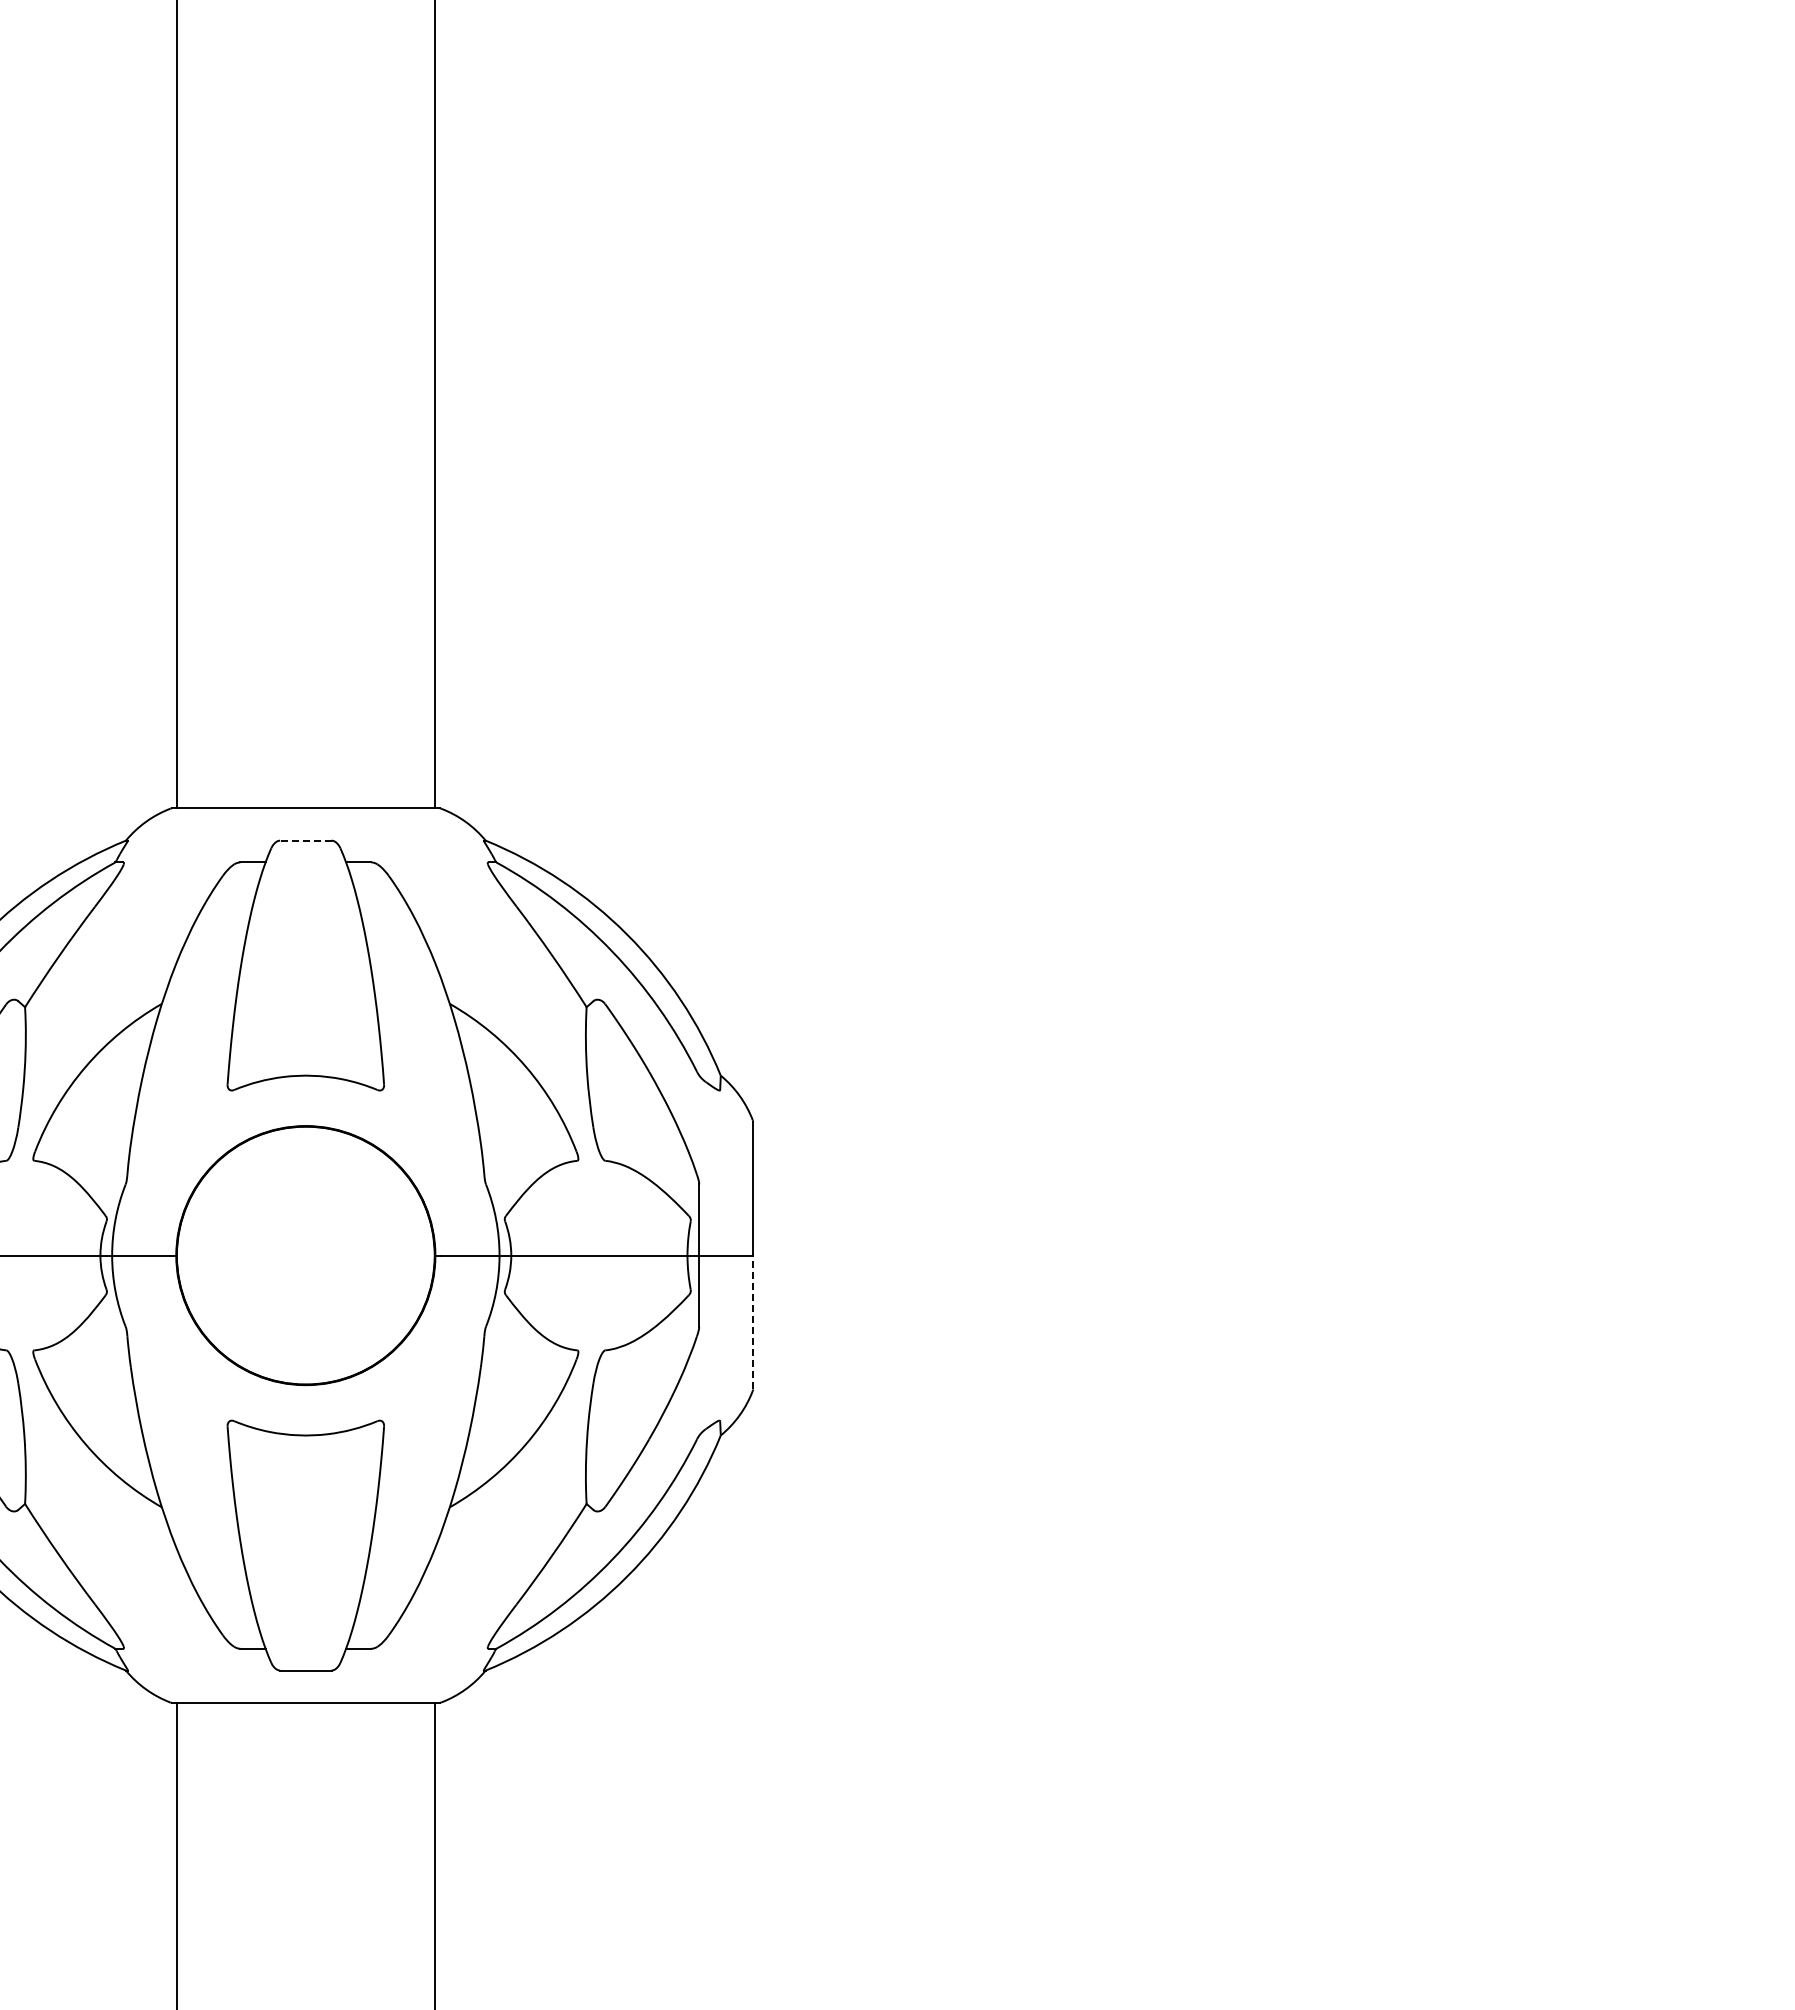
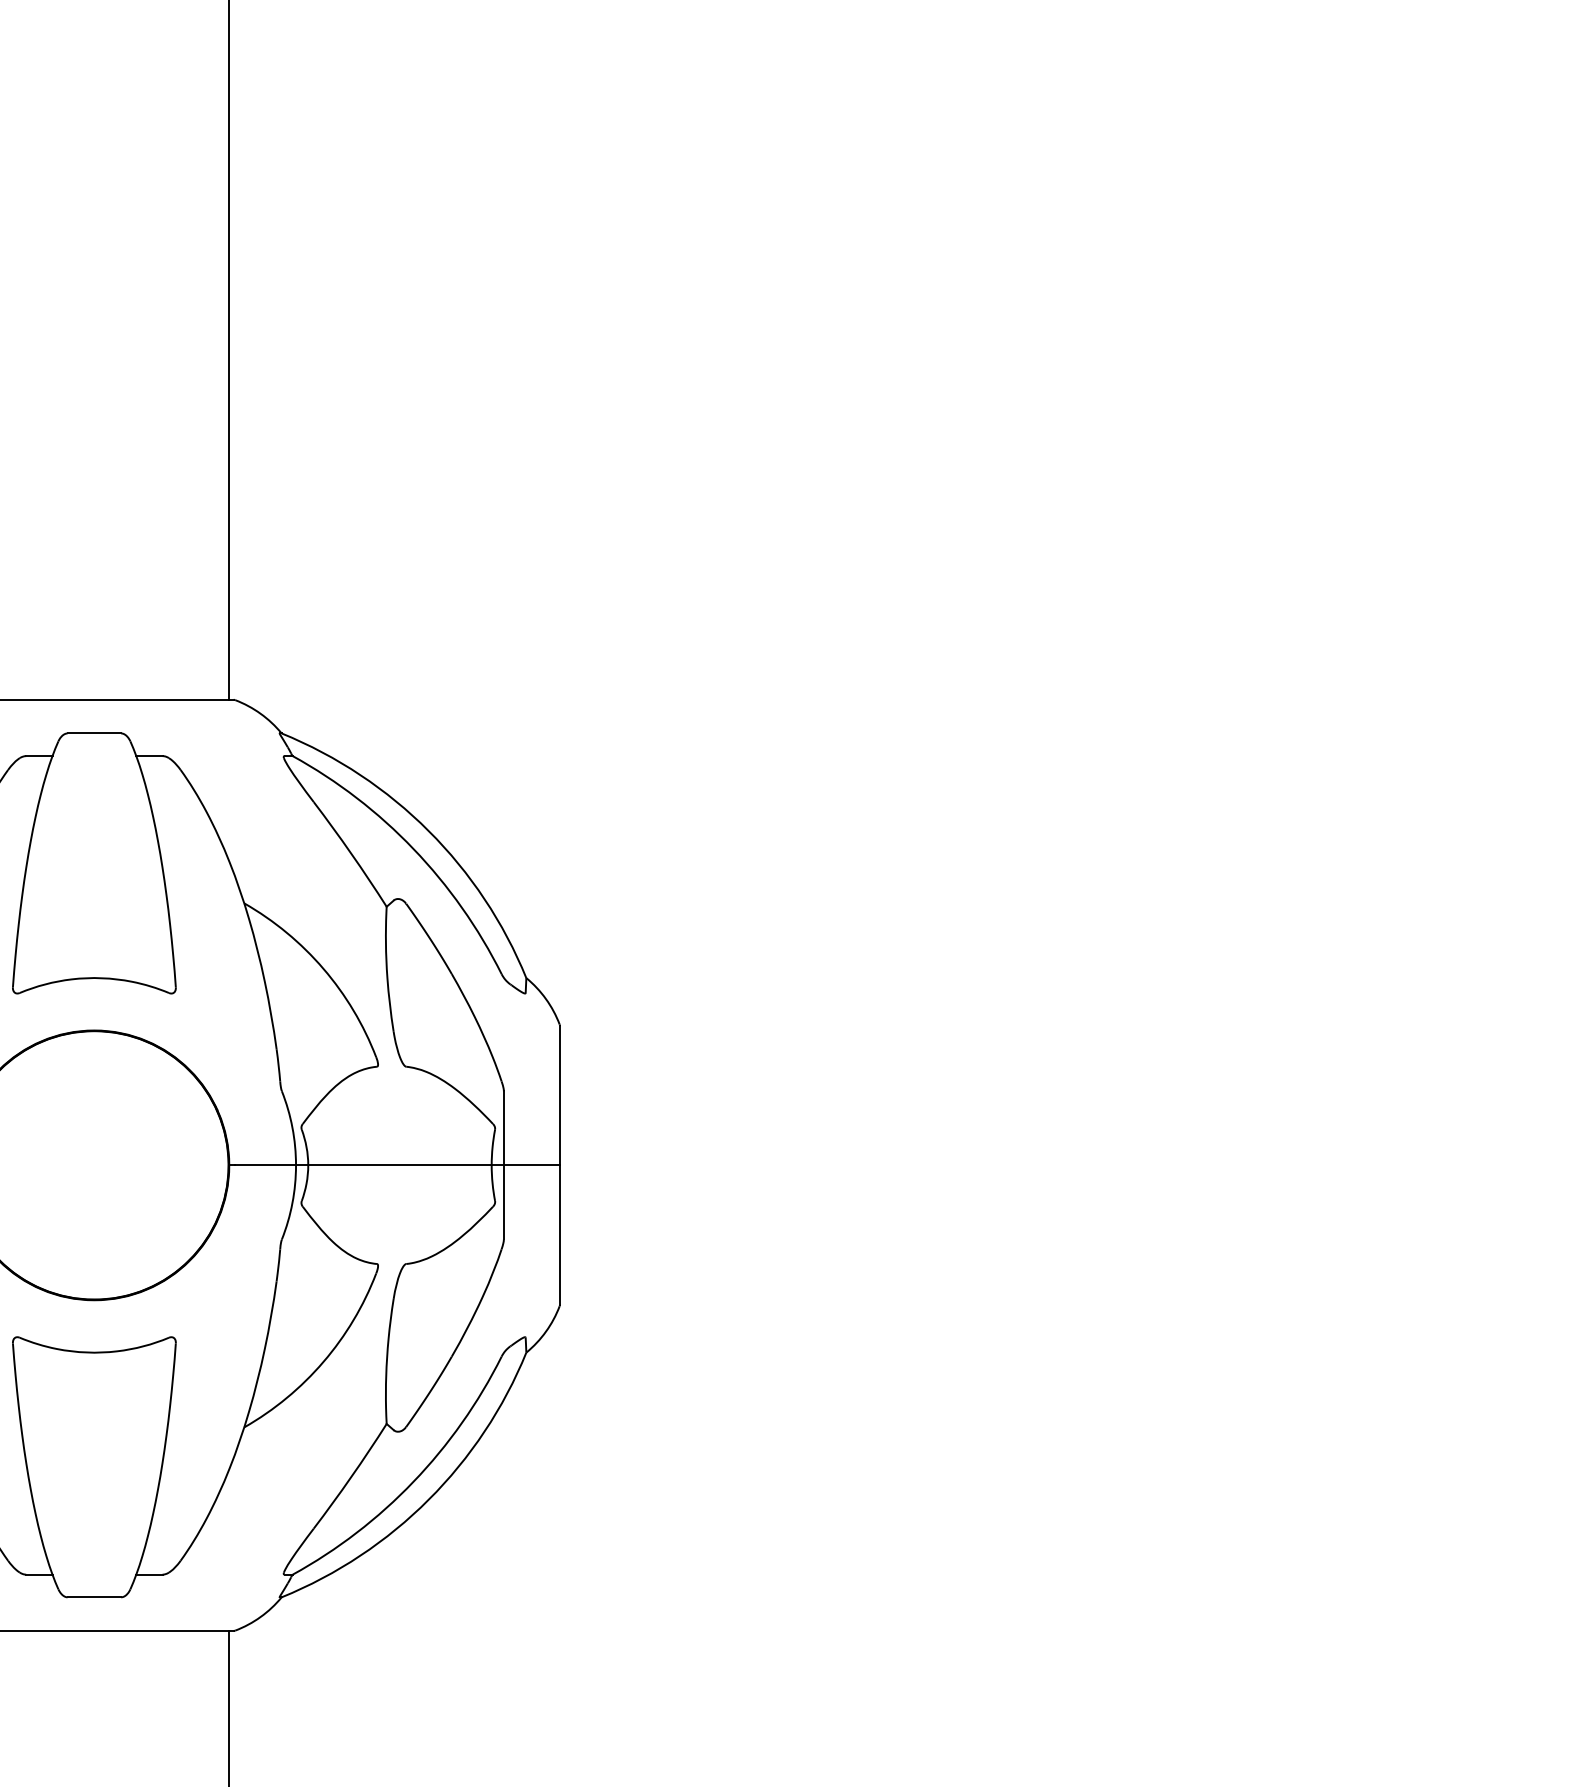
line: (305, 840) -> (94, 733), dashed -> solid
line: (753, 1322) -> (560, 1235), dashed -> solid

